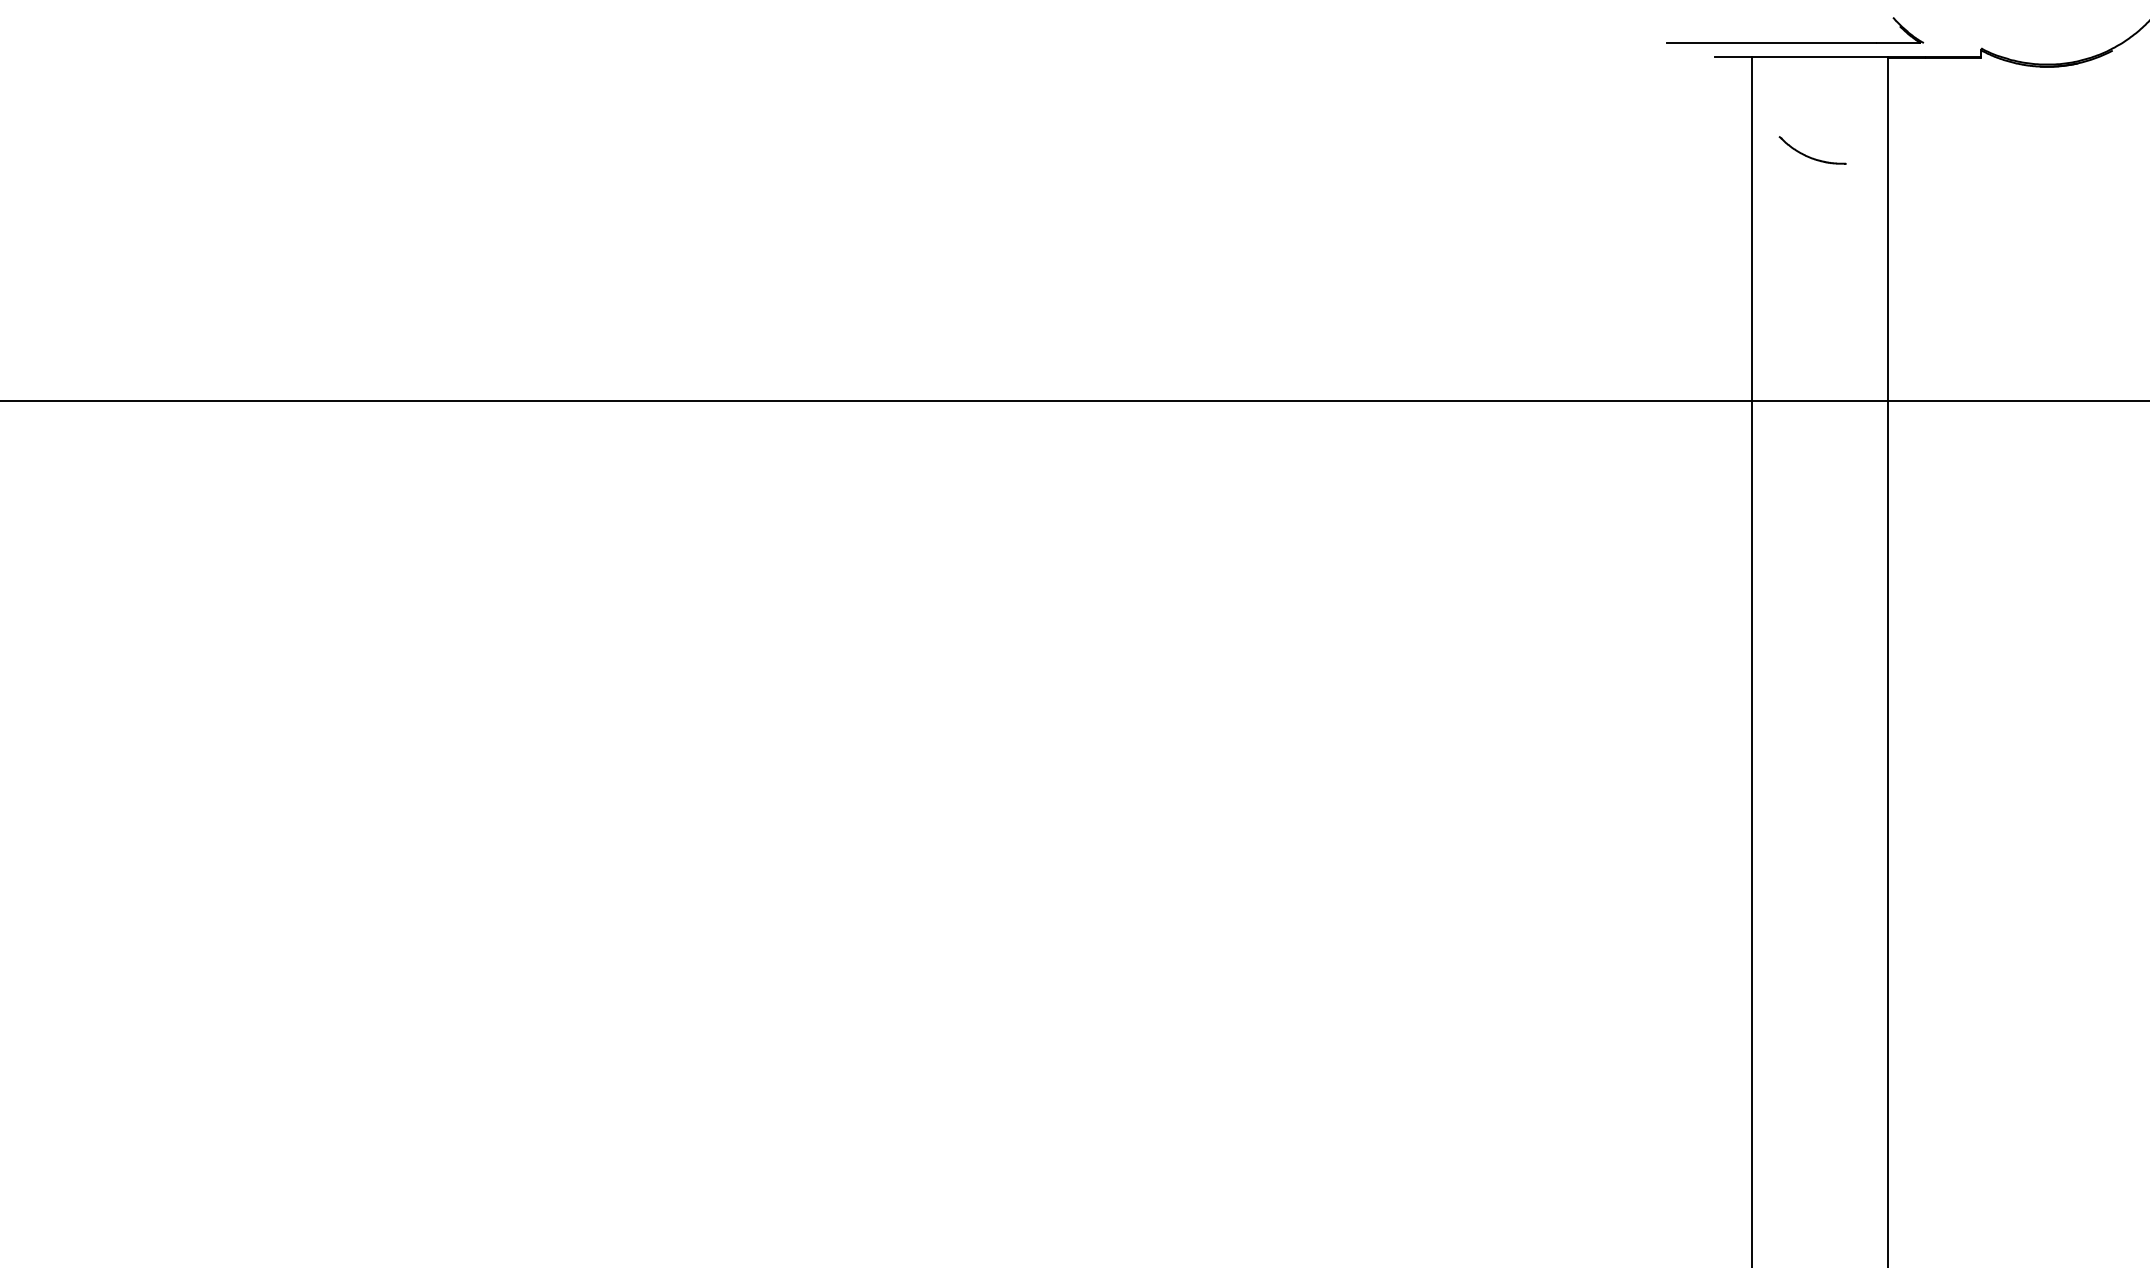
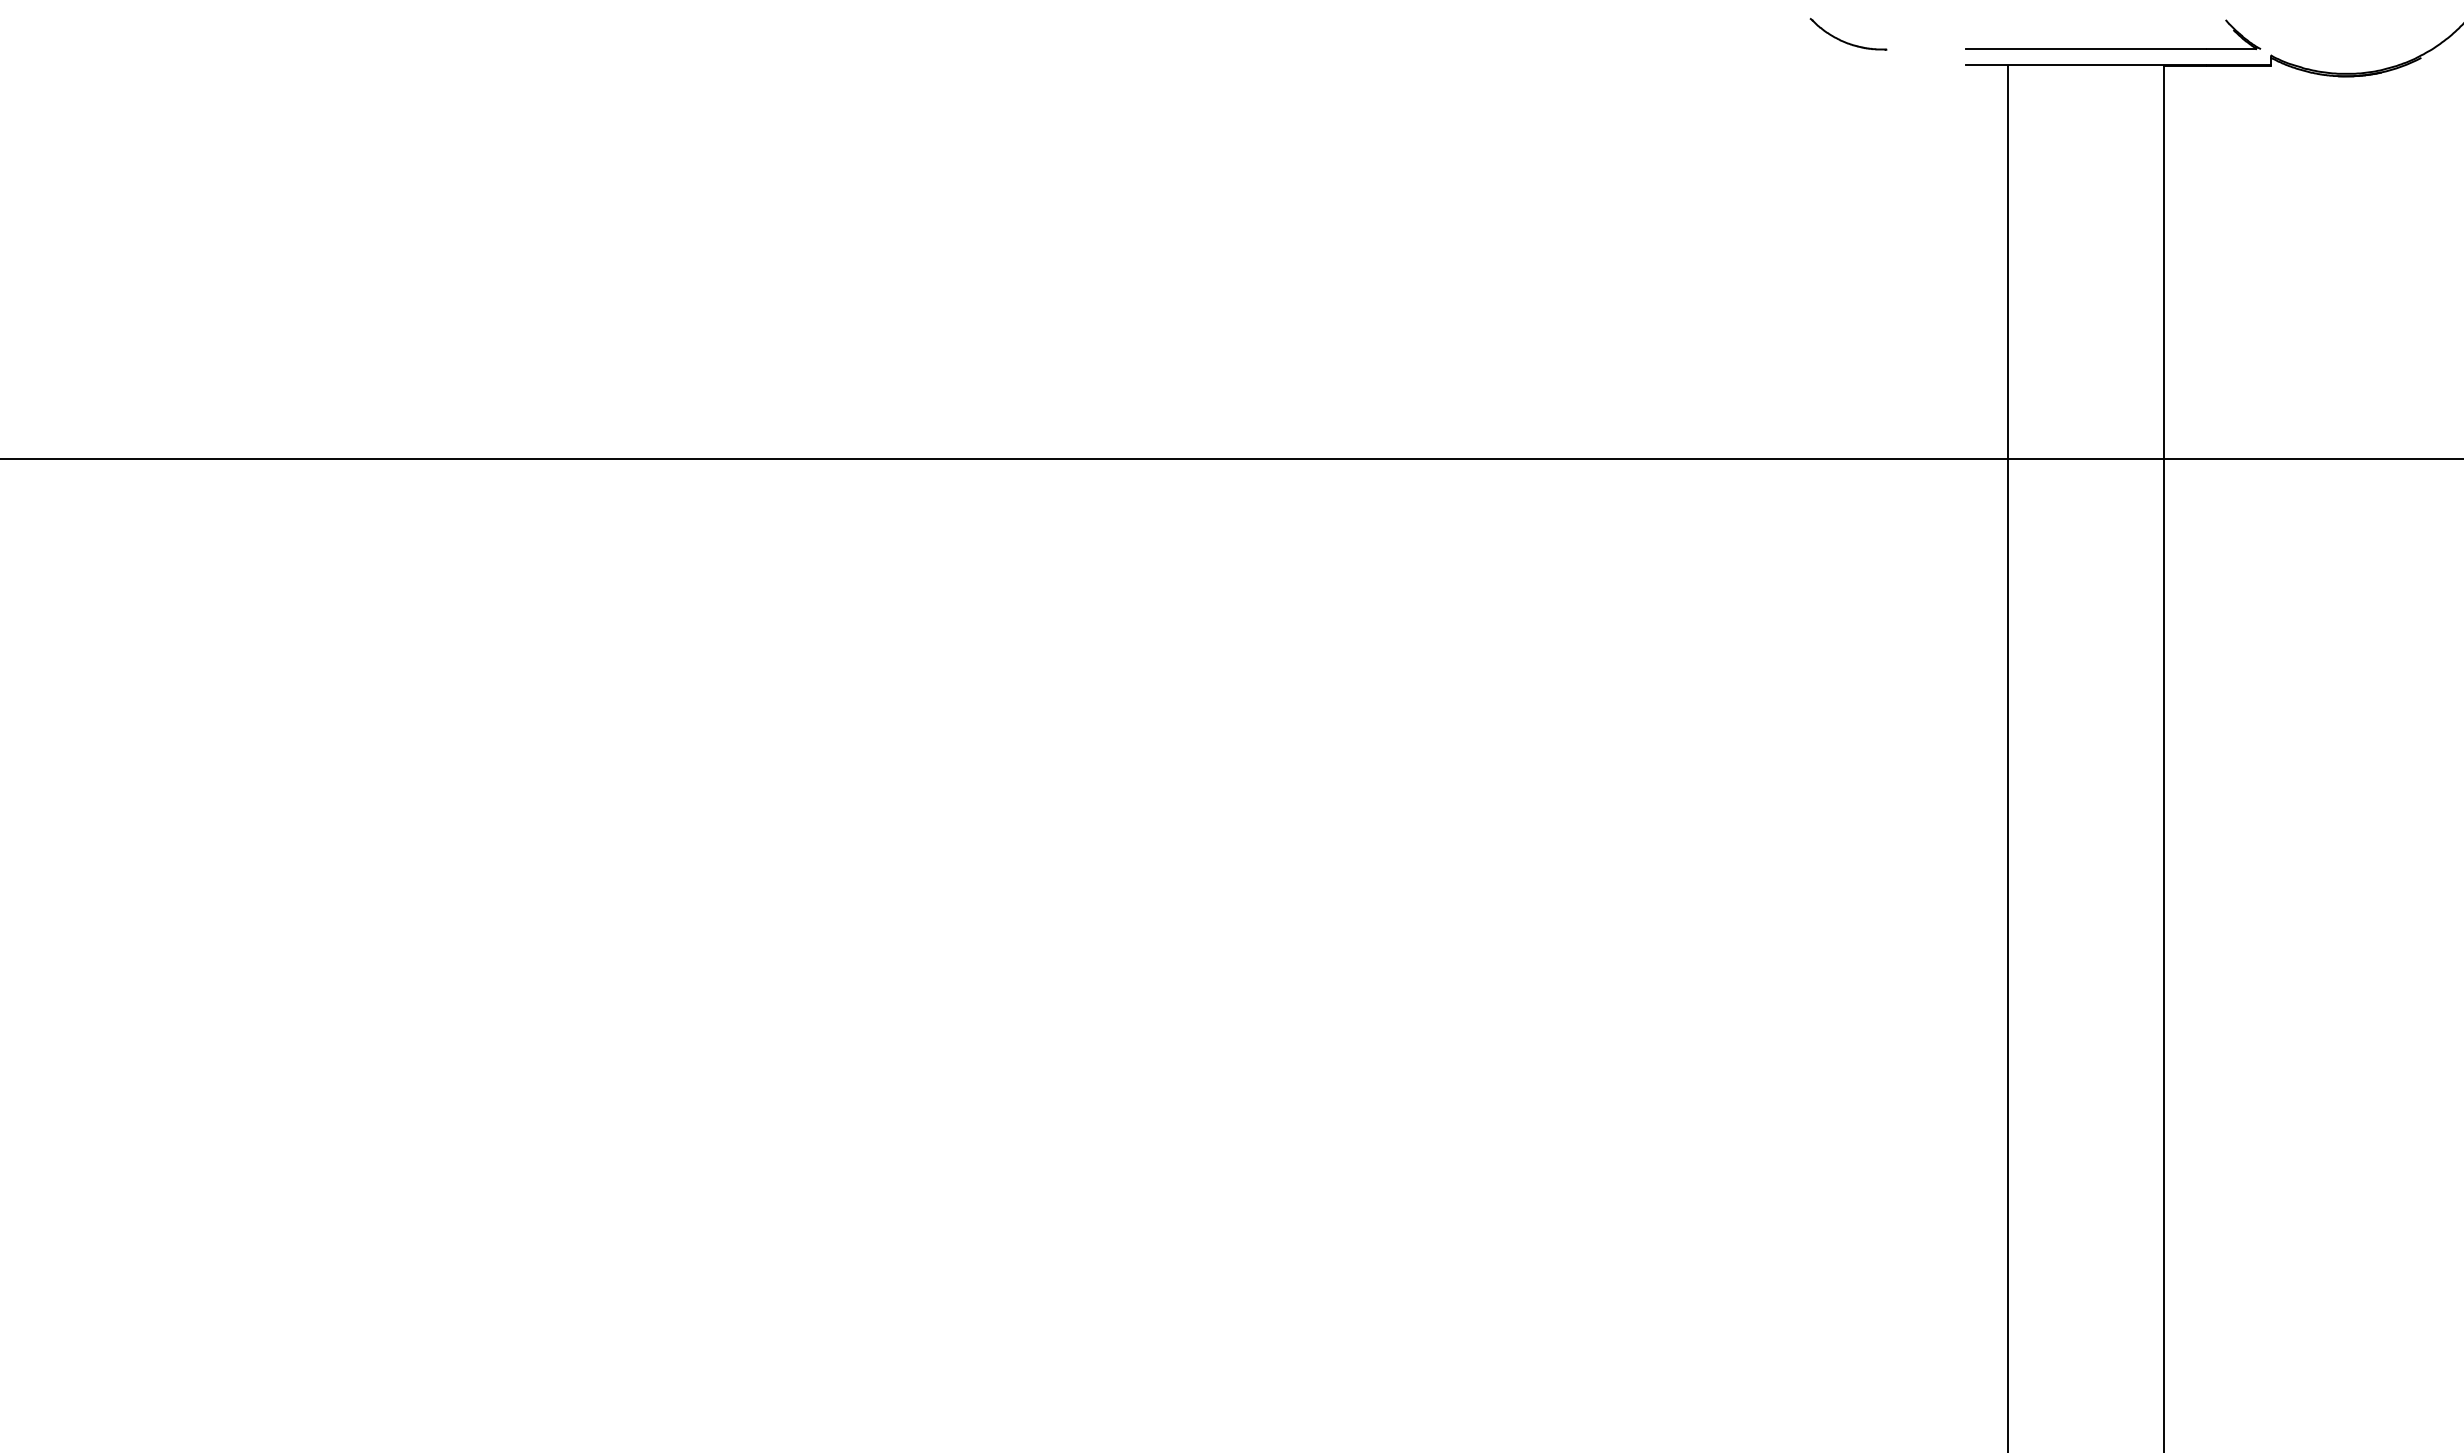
part: (1795, 42) -> (2113, 48), moved
part: (1810, 156) -> (1845, 41), moved

